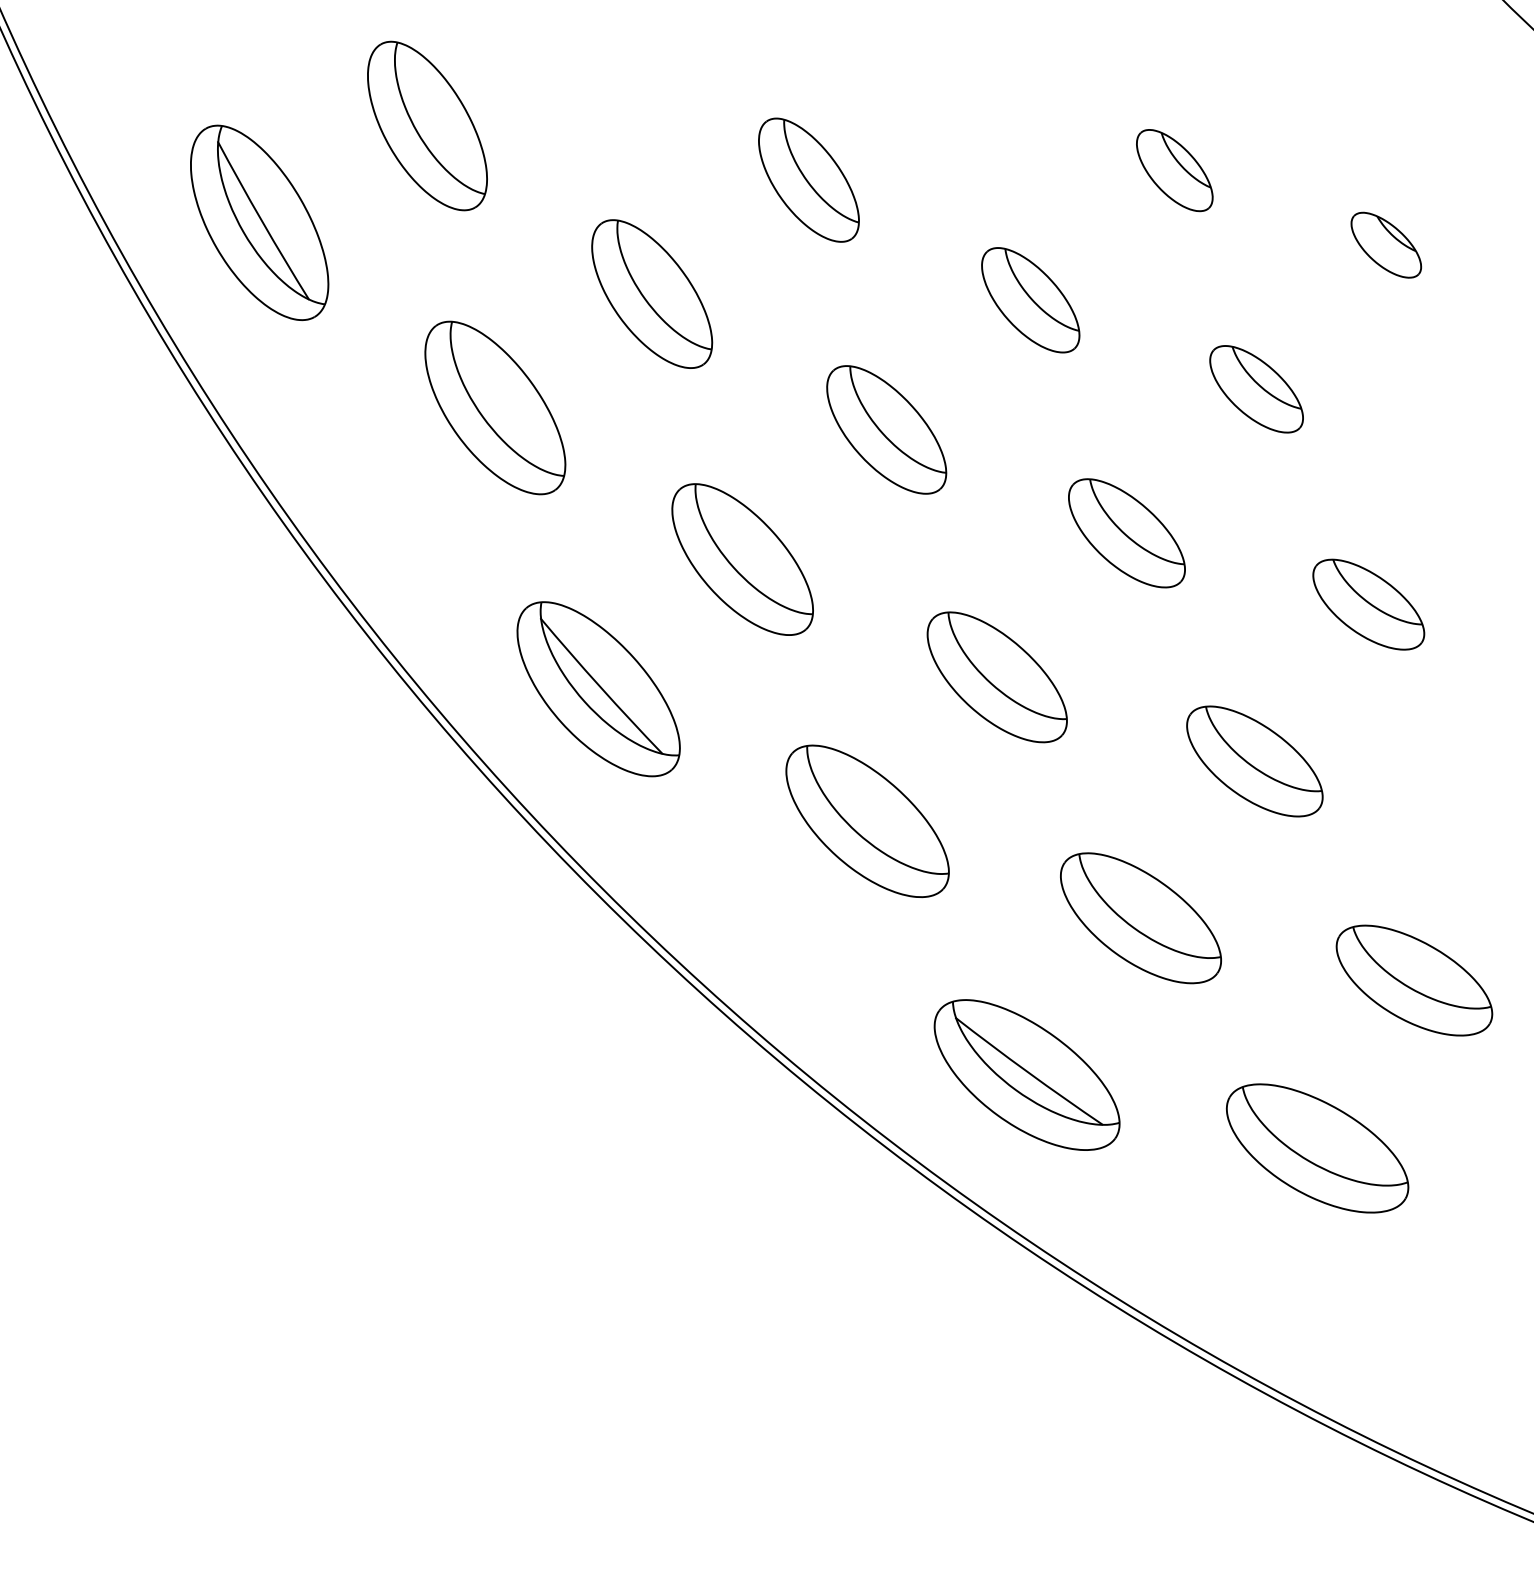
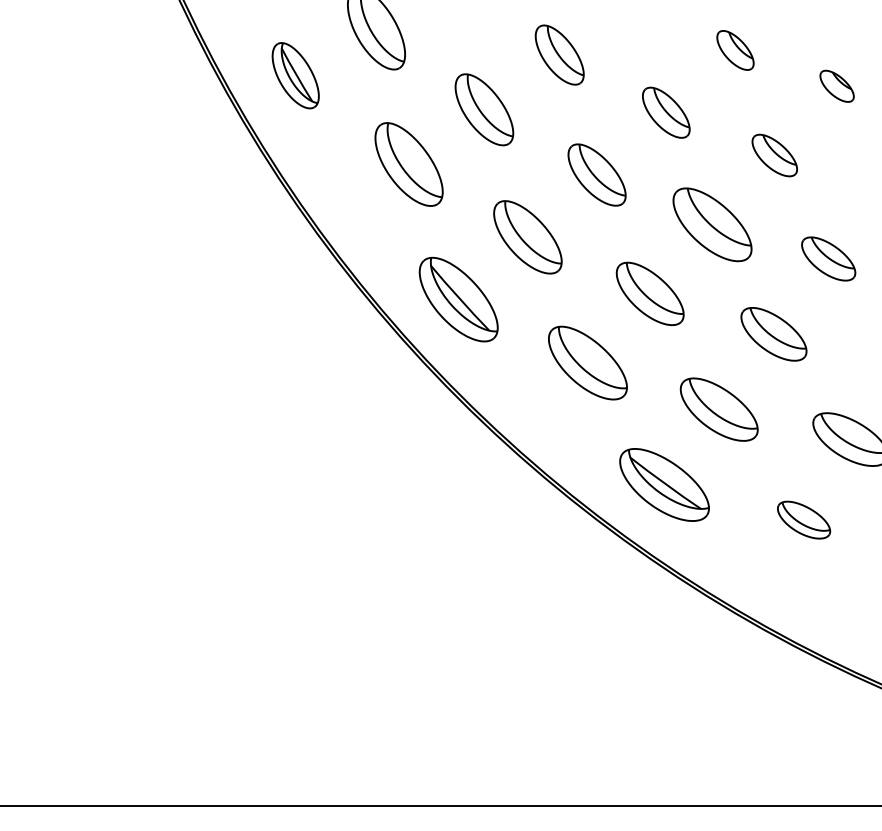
part: (258, 222) -> (295, 75), size x0.7
part: (1126, 532) -> (712, 224), size x1.4
part: (1316, 1146) -> (803, 519), size x0.6

